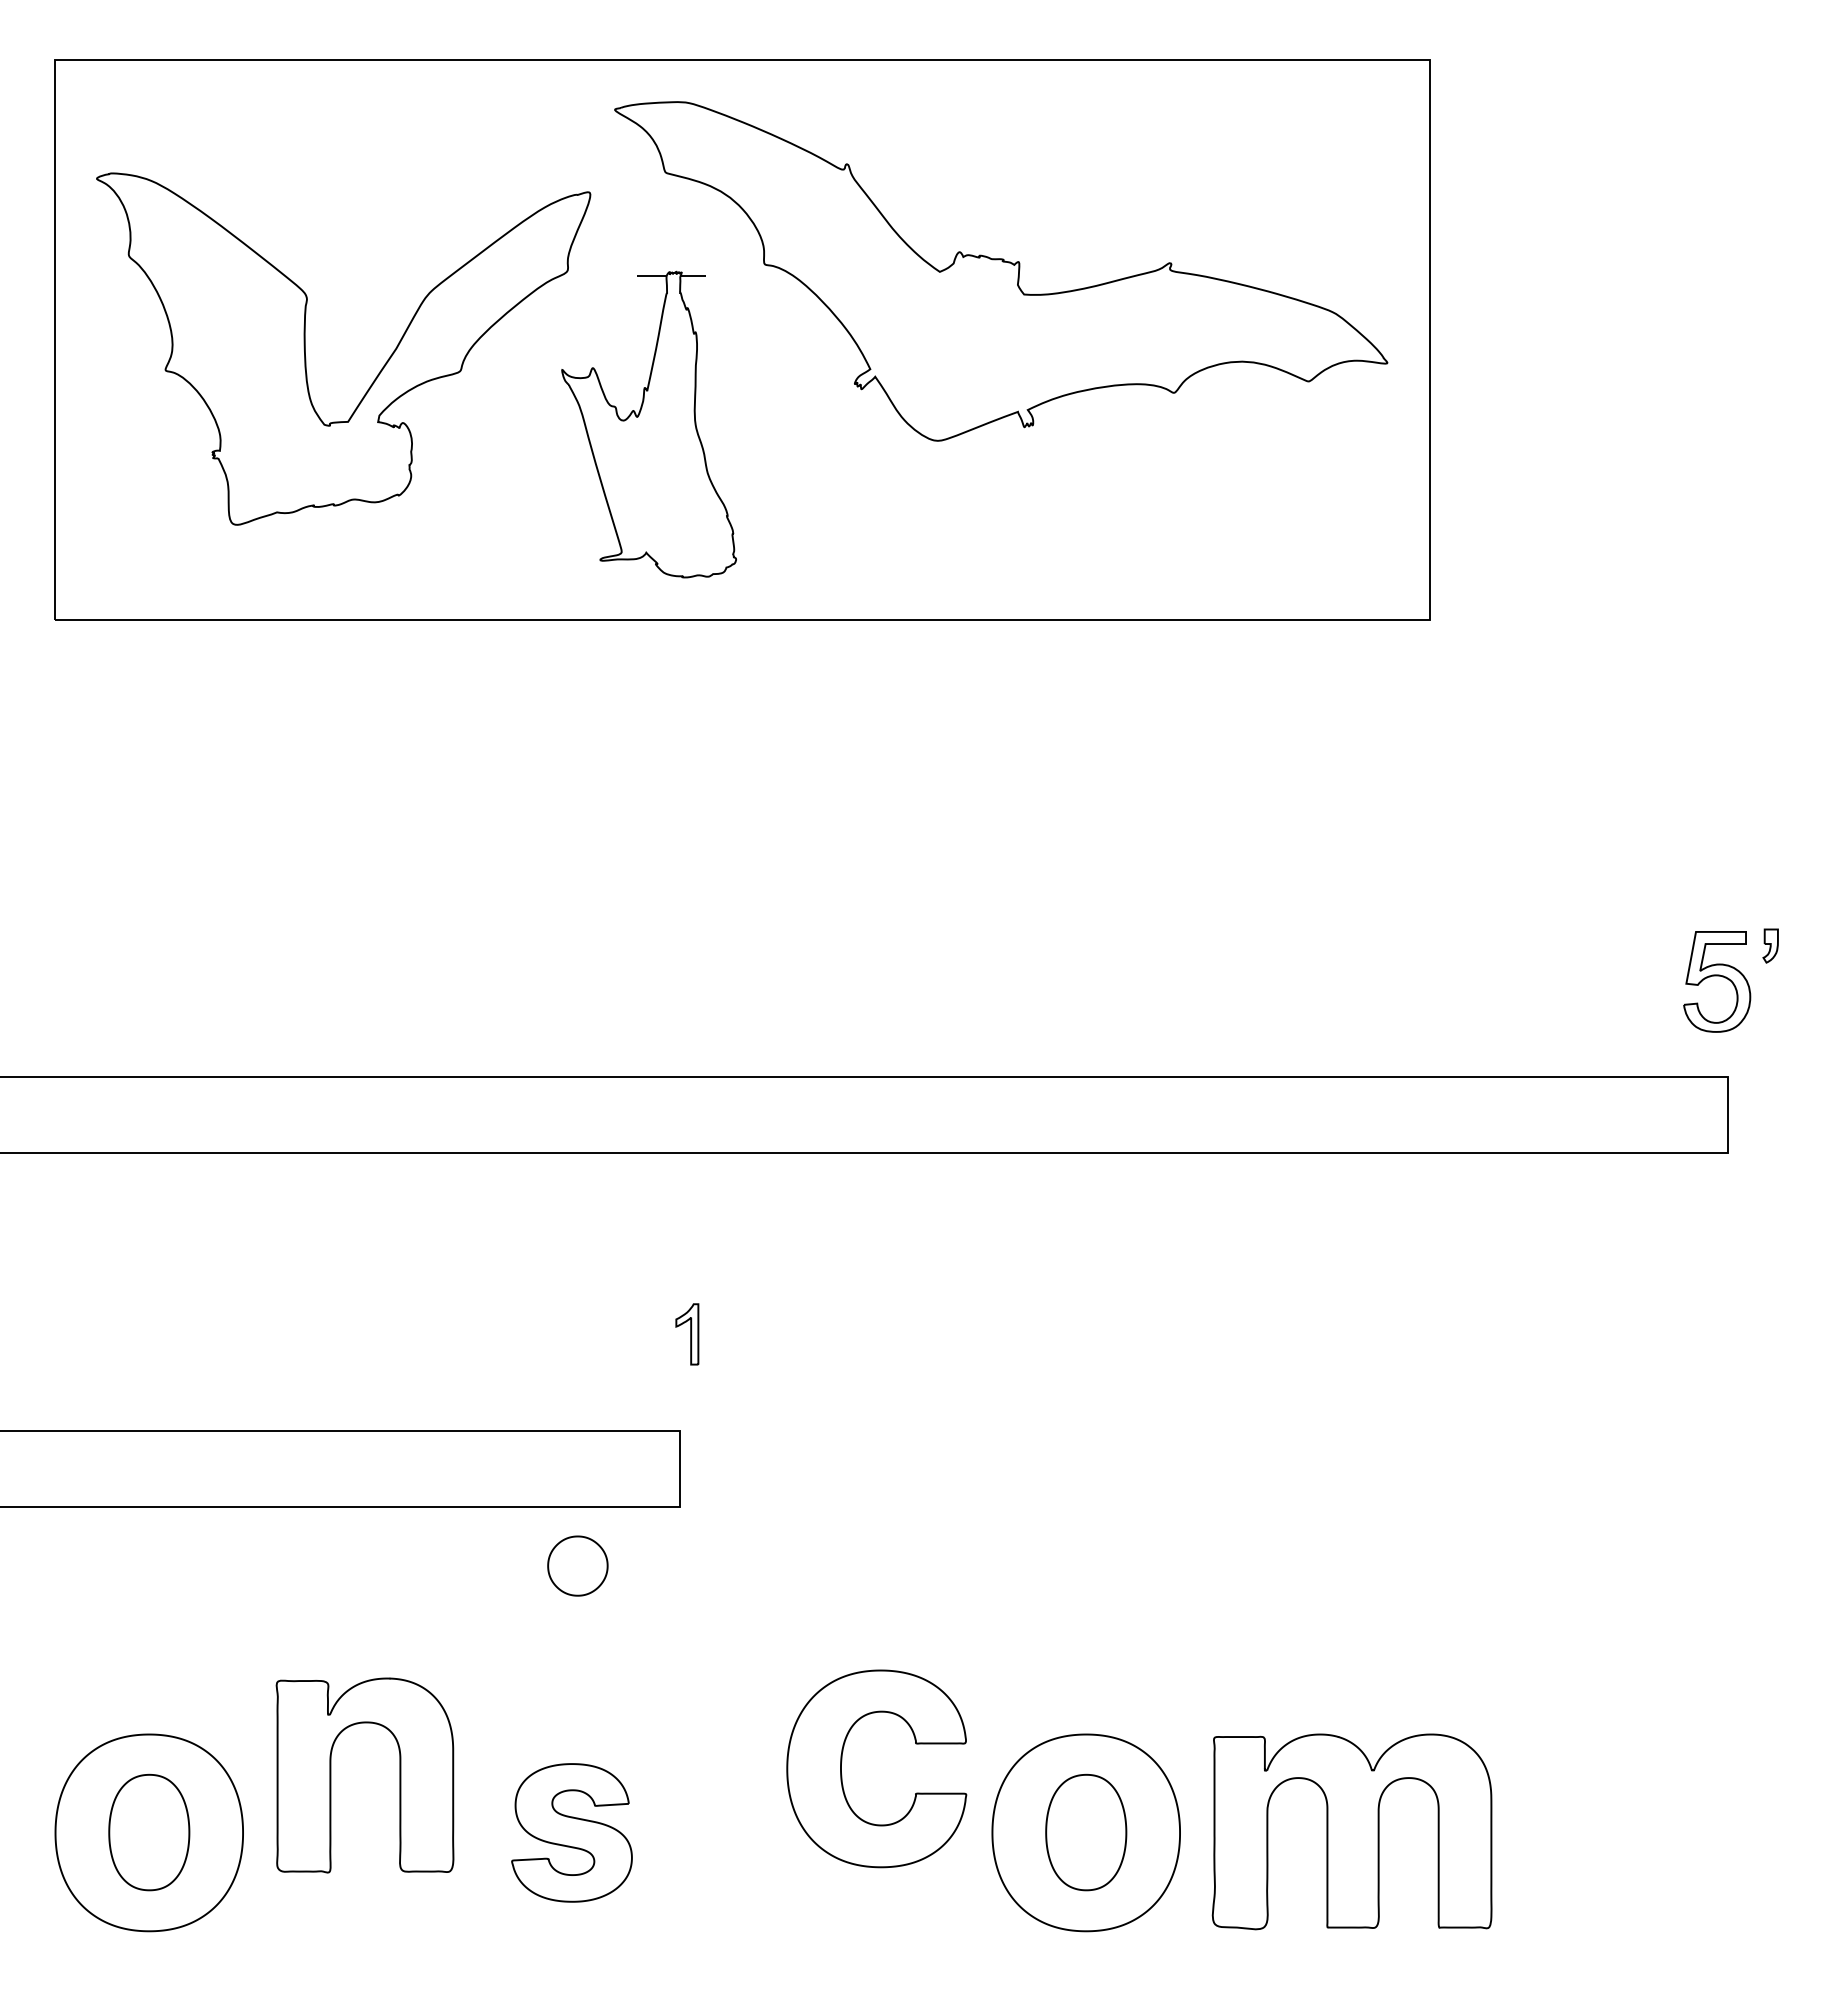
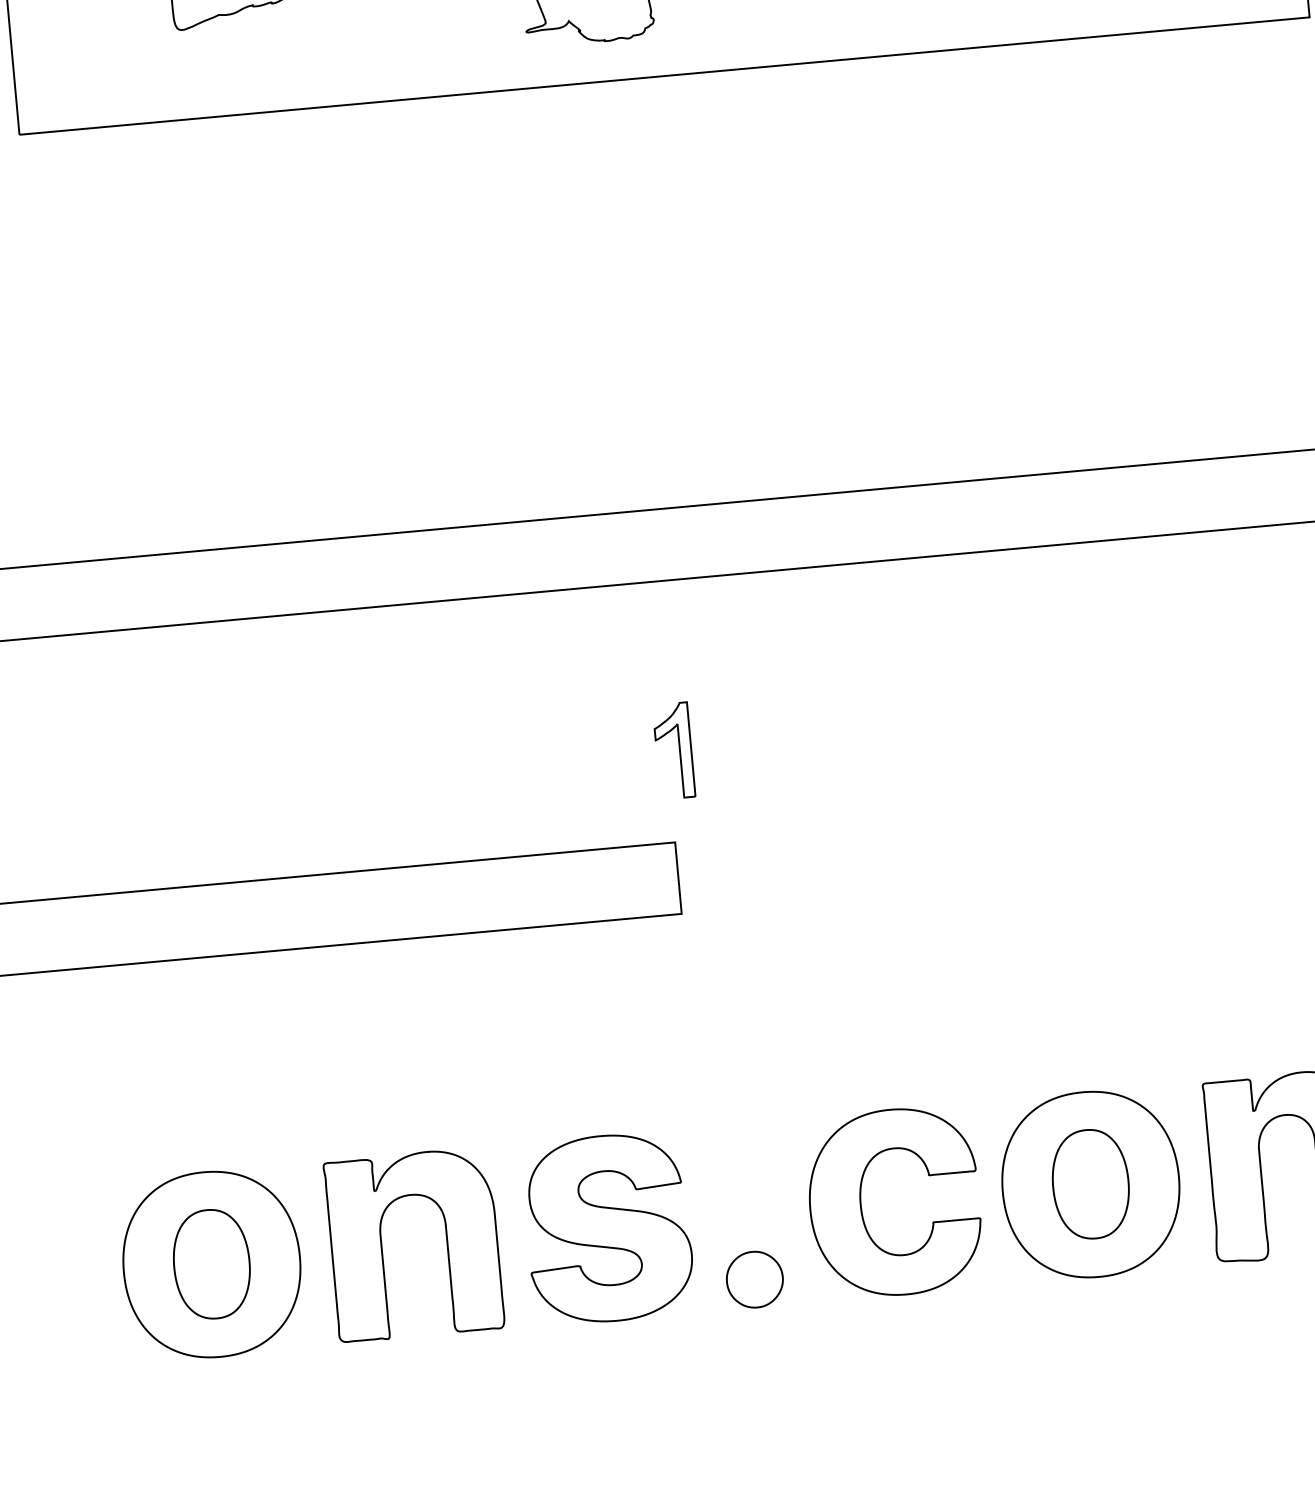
part: (687, 1334) -> (674, 751), size x1.67
part: (577, 1565) -> (754, 1279), moved
part: (842, 1761) -> (861, 1198), moved
part: (331, 1775) -> (382, 1247), moved
part: (571, 1832) -> (607, 1228), size x1.43

